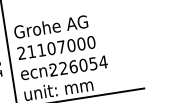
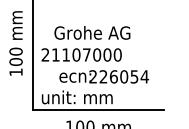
text: (51, 26) -> (92, 32), moved
text: (64, 67) -> (104, 76), moved

